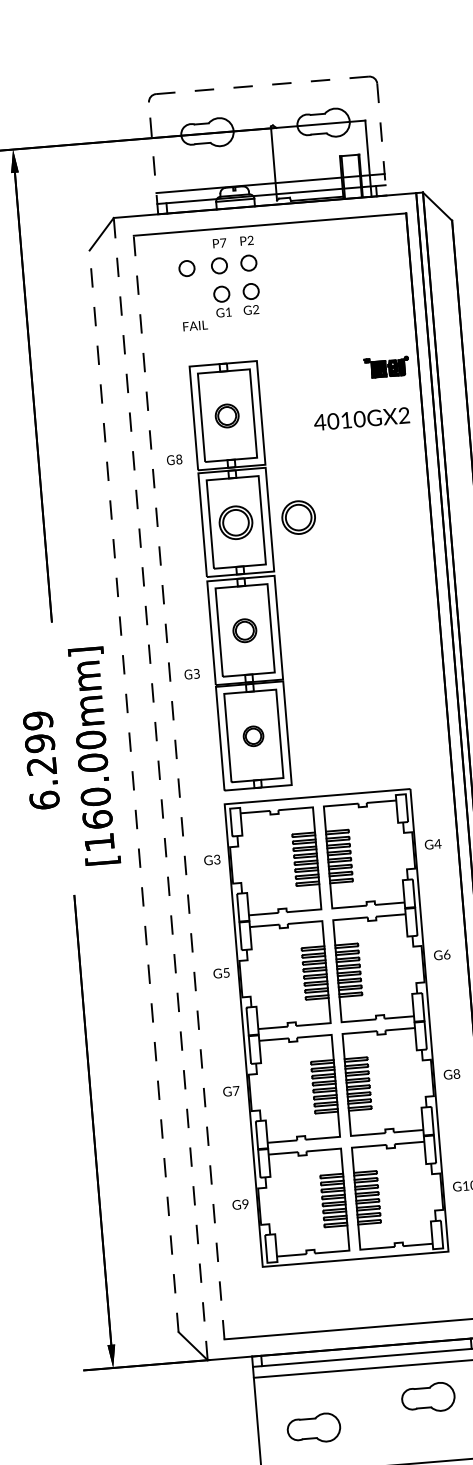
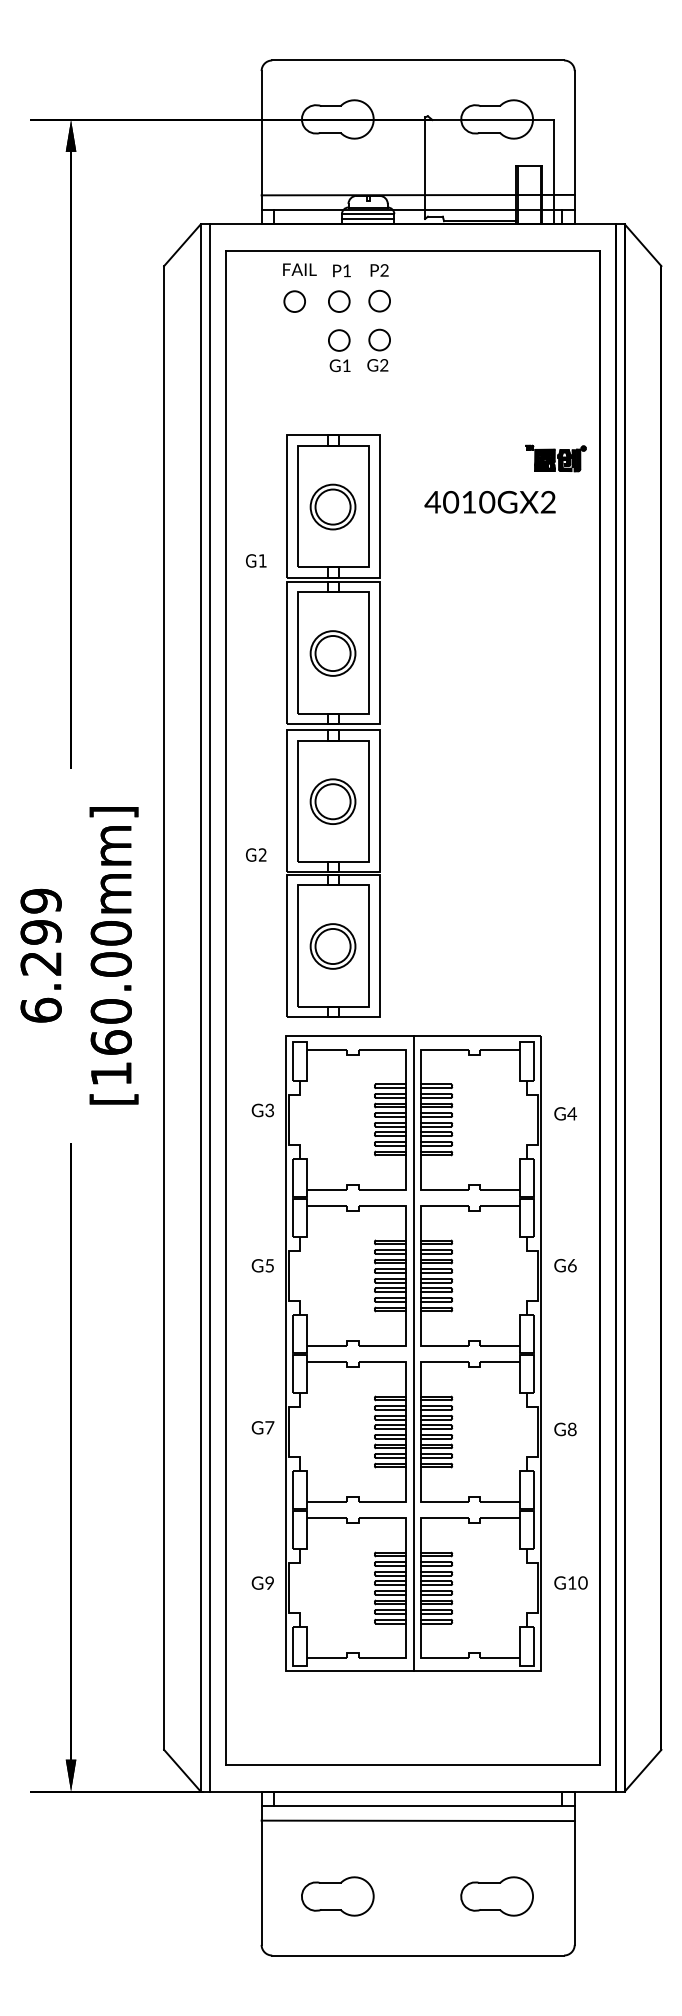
line: (262, 85) -> (418, 60), dashed -> solid
line: (381, 139) -> (574, 147), dashed -> solid
line: (153, 158) -> (261, 147), dashed -> solid
line: (235, 204) -> (367, 219), added
text: (223, 242) -> (347, 270), P7 -> P1
text: (195, 325) -> (299, 269), moved
part: (226, 415) -> (332, 506), size x1.43
text: (361, 418) -> (489, 501), moved
text: (179, 459) -> (262, 560), G8 -> G1
part: (298, 517) -> (418, 653), removed
part: (244, 630) -> (332, 801), size x1.43
text: (196, 673) -> (262, 854), G3 -> G2
part: (253, 736) -> (332, 946), size x1.67
line: (178, 787) -> (225, 1008), dashed -> solid
line: (167, 788) -> (209, 1007), added
line: (160, 789) -> (200, 1008), dashed -> solid
line: (134, 791) -> (164, 1008), dashed -> solid
line: (336, 1027) -> (413, 1352), added
part: (427, 1397) -> (496, 1896), moved

